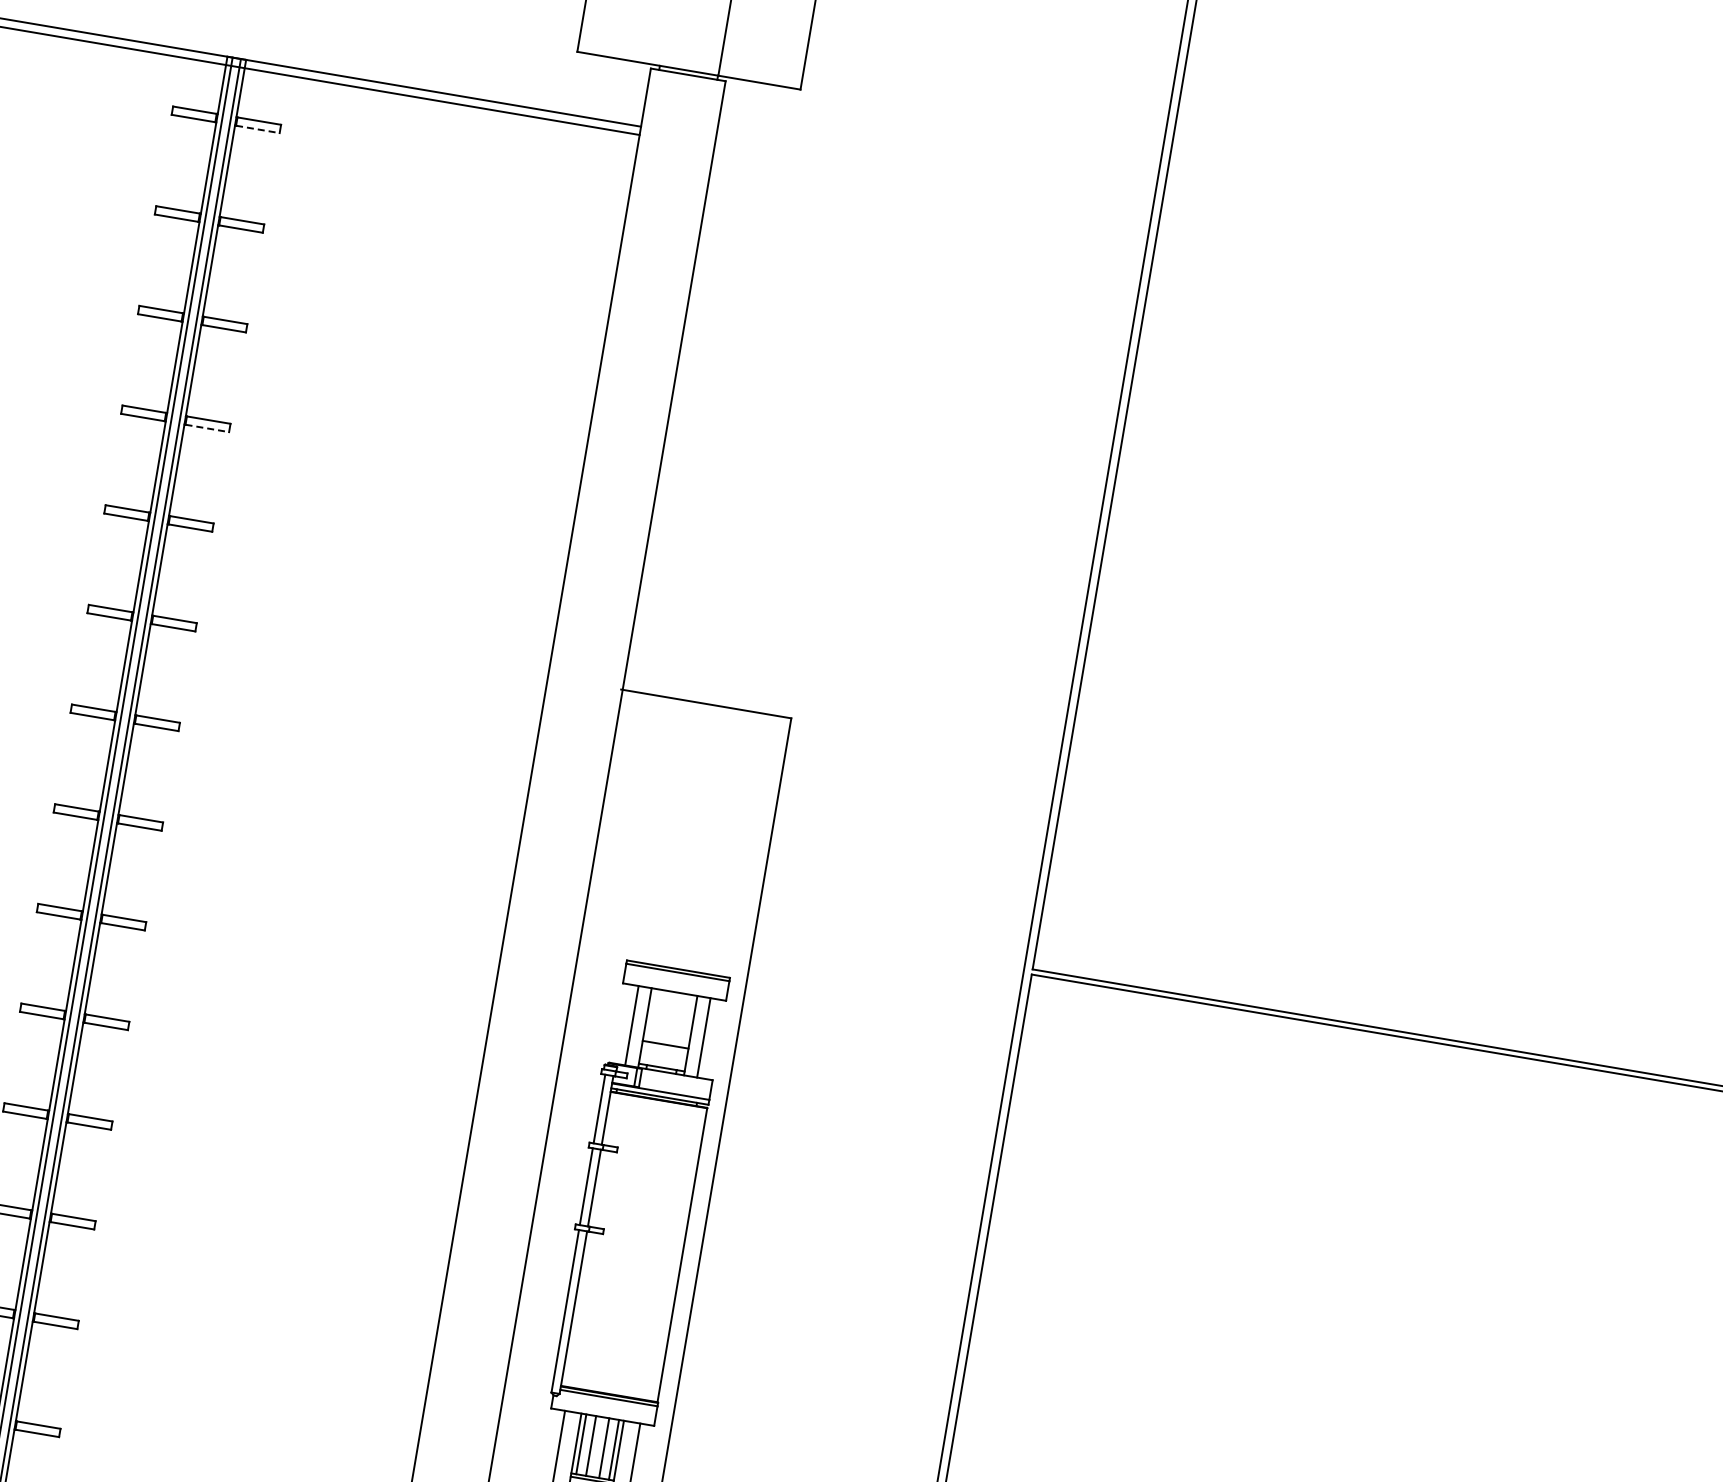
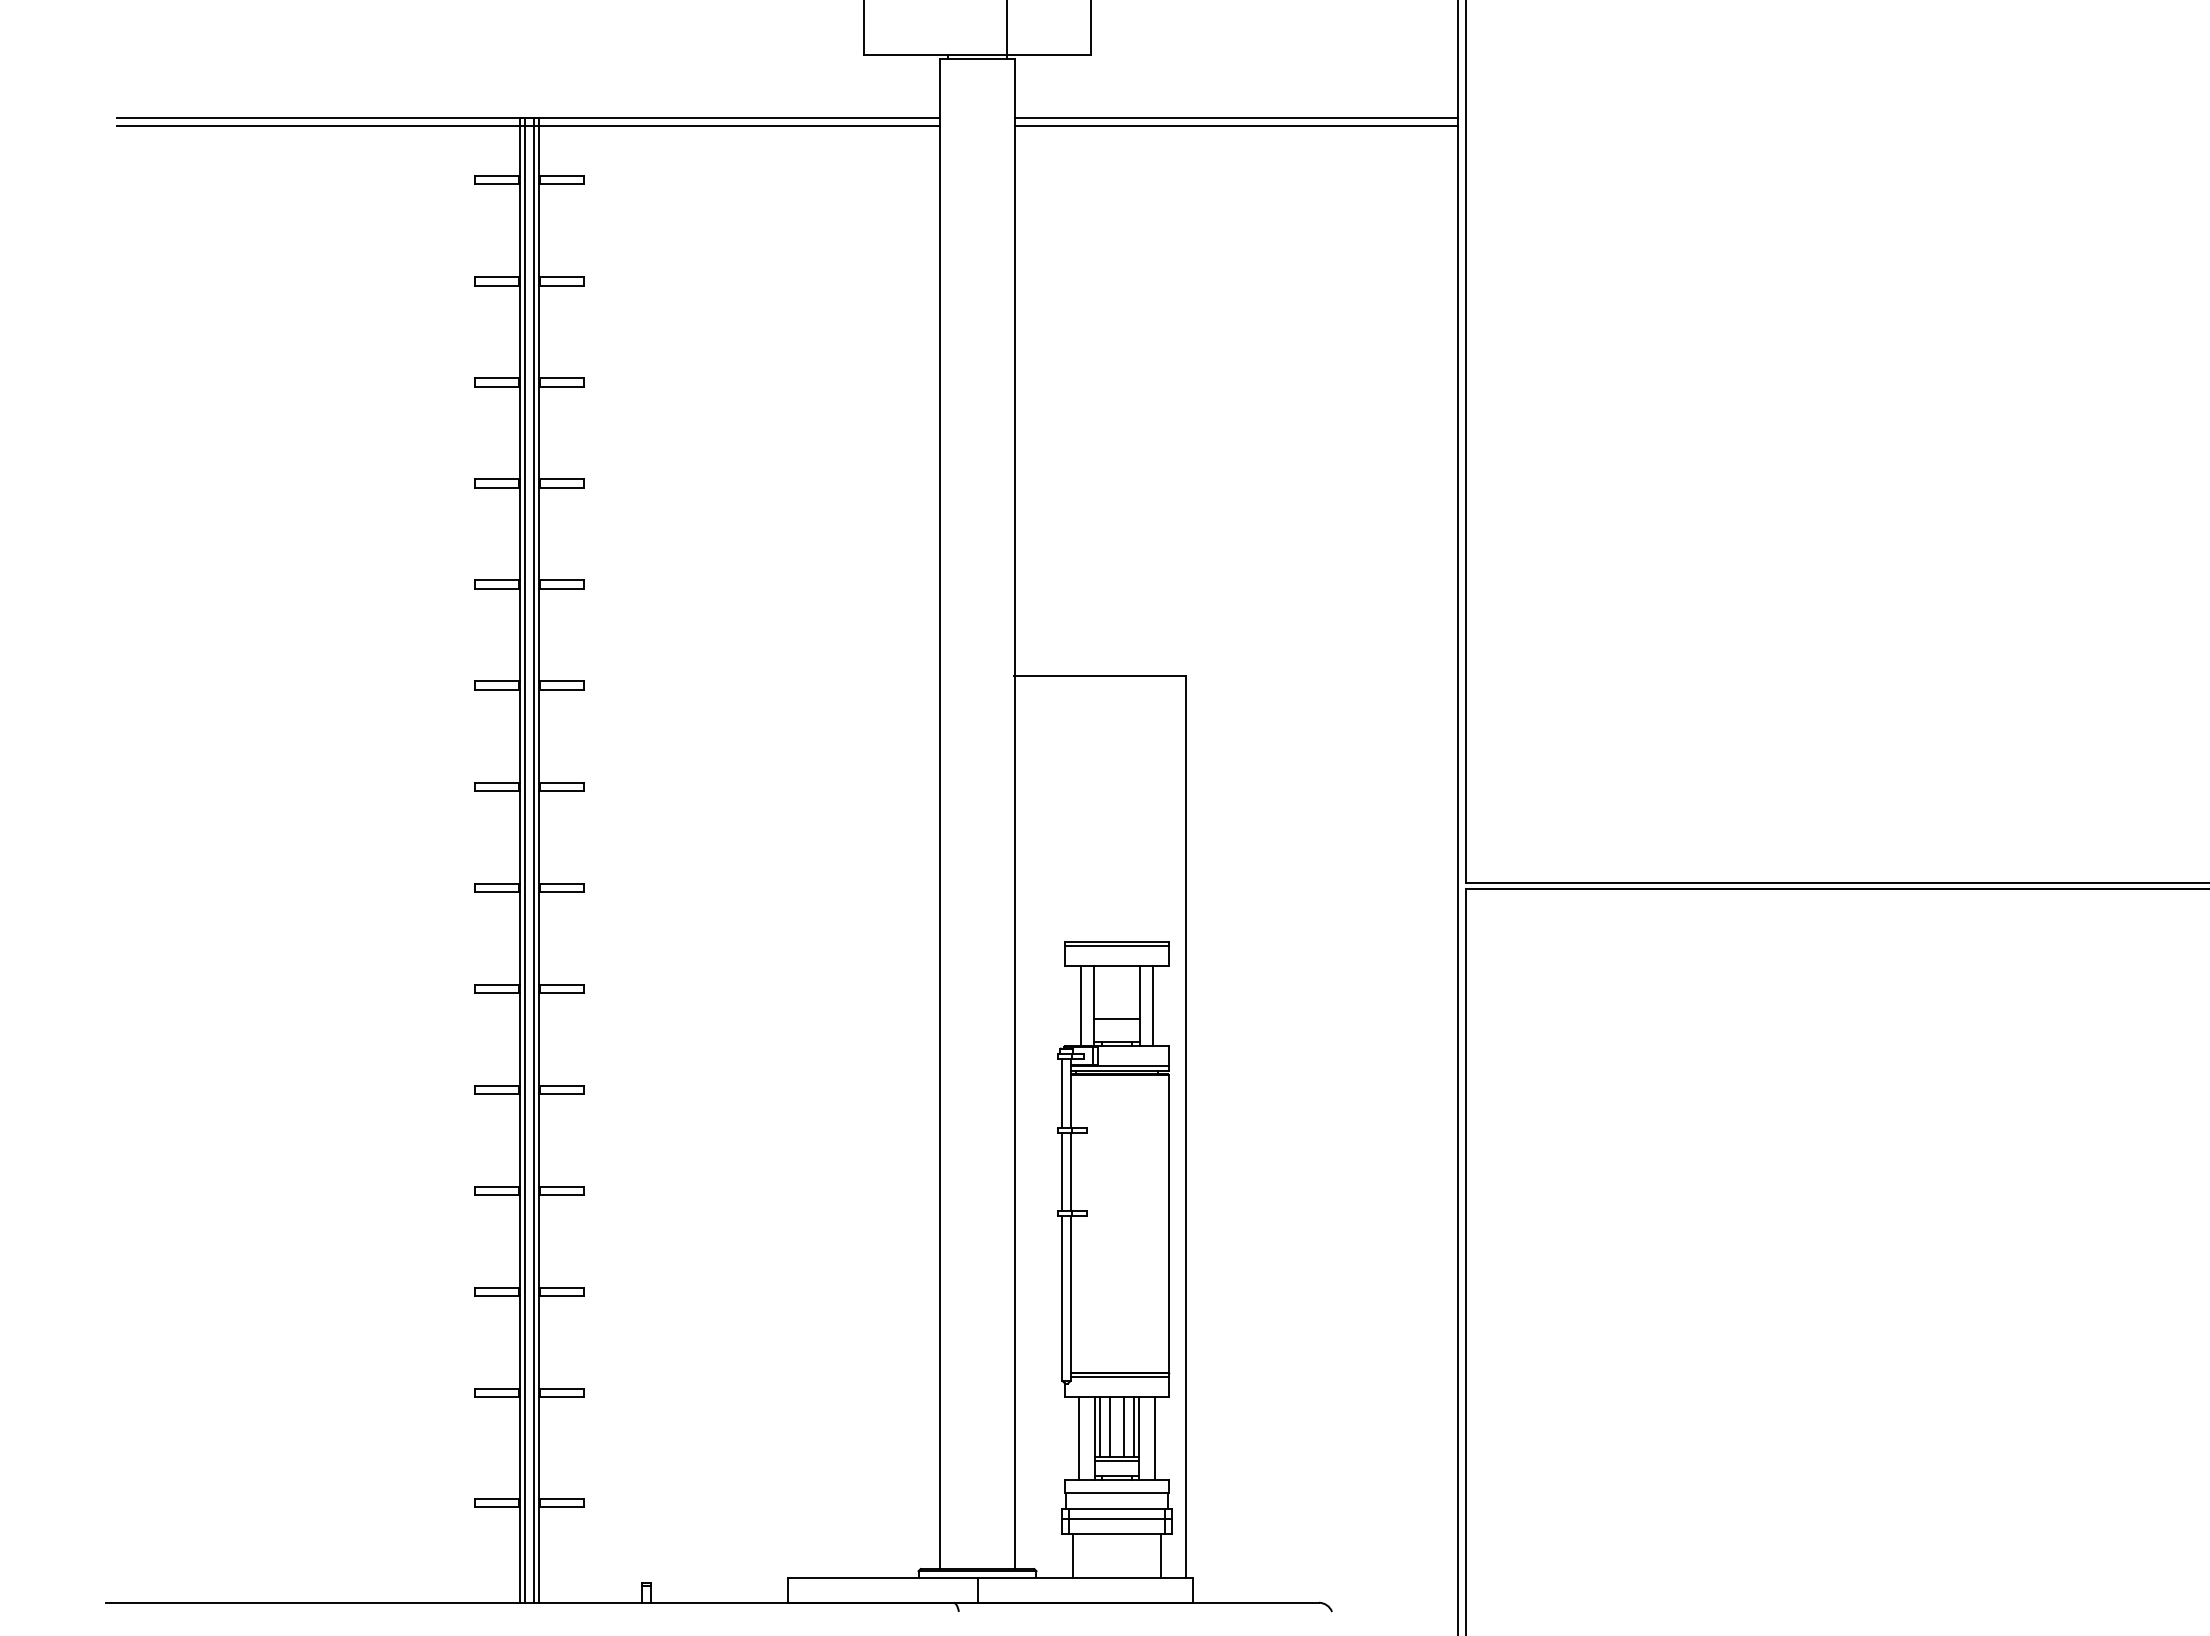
line: (258, 129) -> (562, 184), dashed -> solid
line: (933, 175) -> (1236, 117), added
line: (932, 184) -> (1236, 126), added
line: (207, 428) -> (562, 487), dashed -> solid

